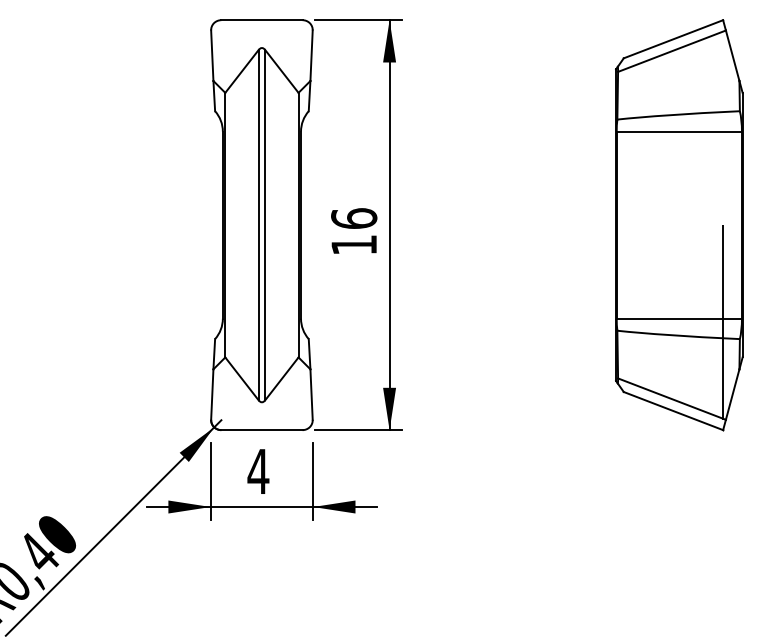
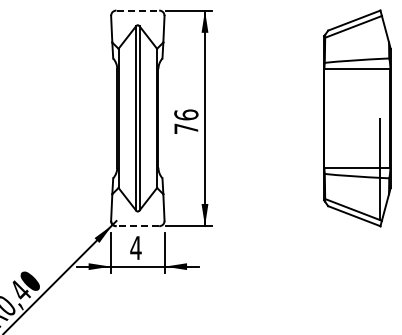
line: (263, 20) -> (138, 10), solid -> dashed
text: (354, 244) -> (186, 128), 16 -> 76
line: (261, 430) -> (137, 226), solid -> dashed

